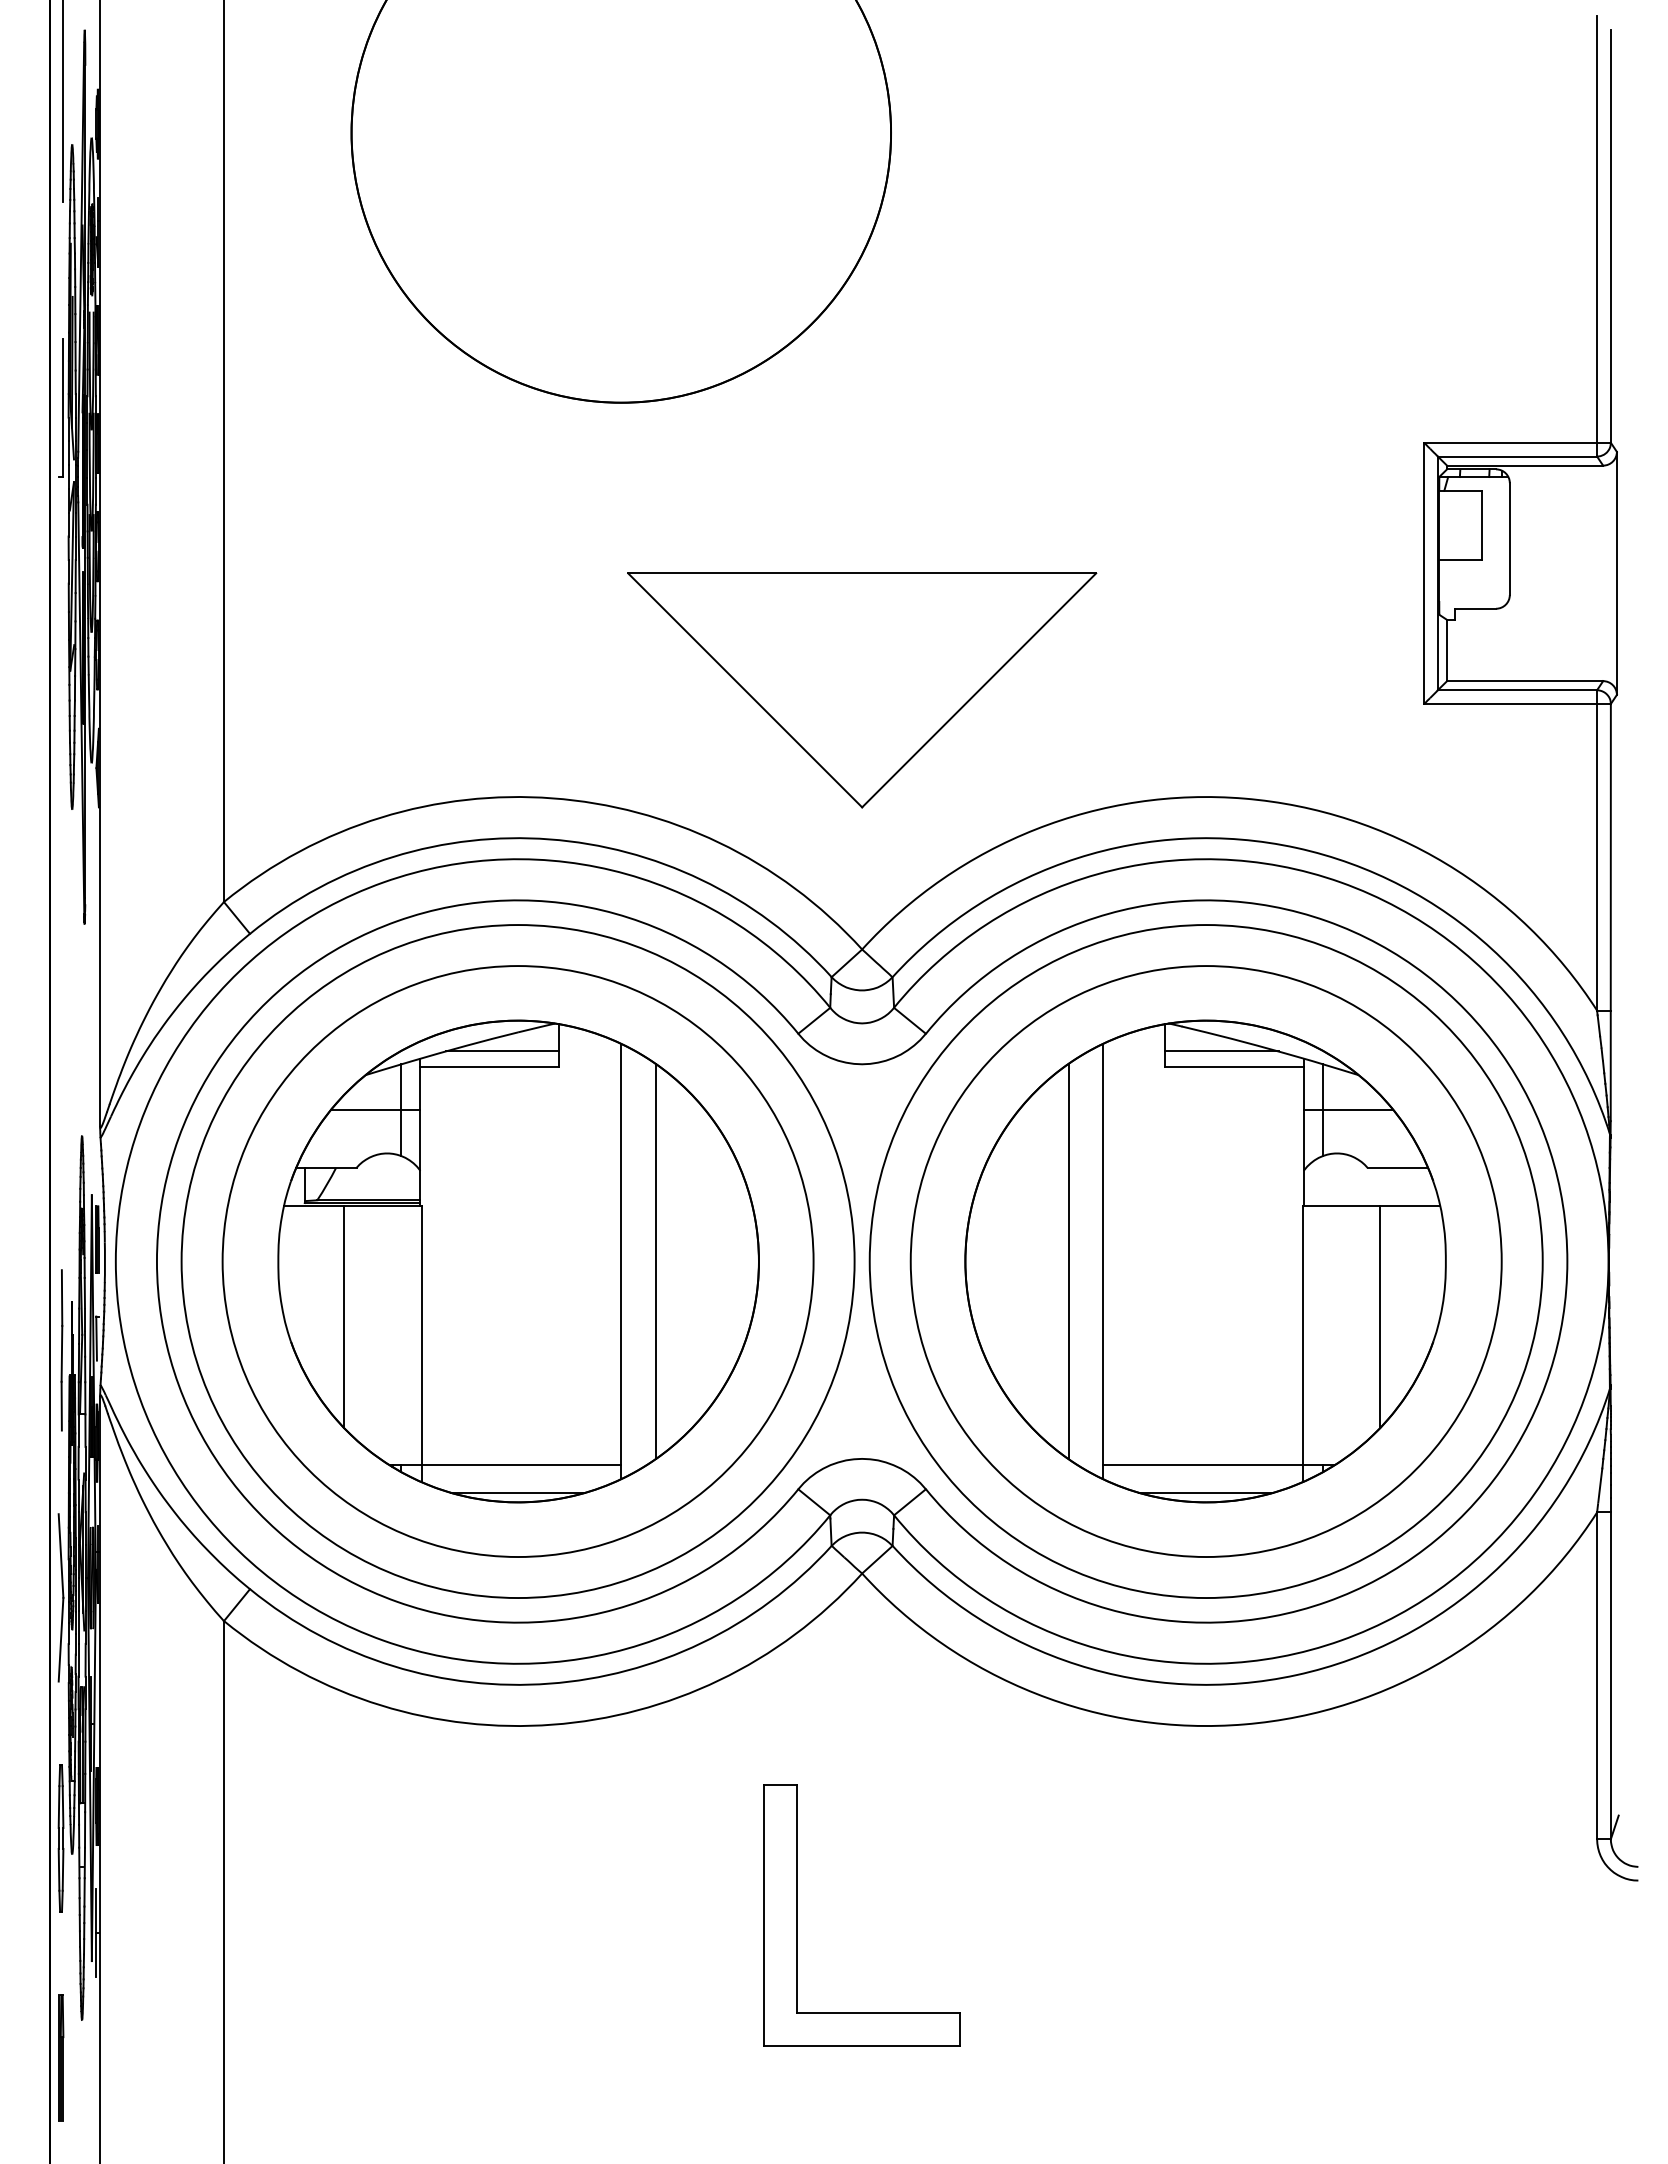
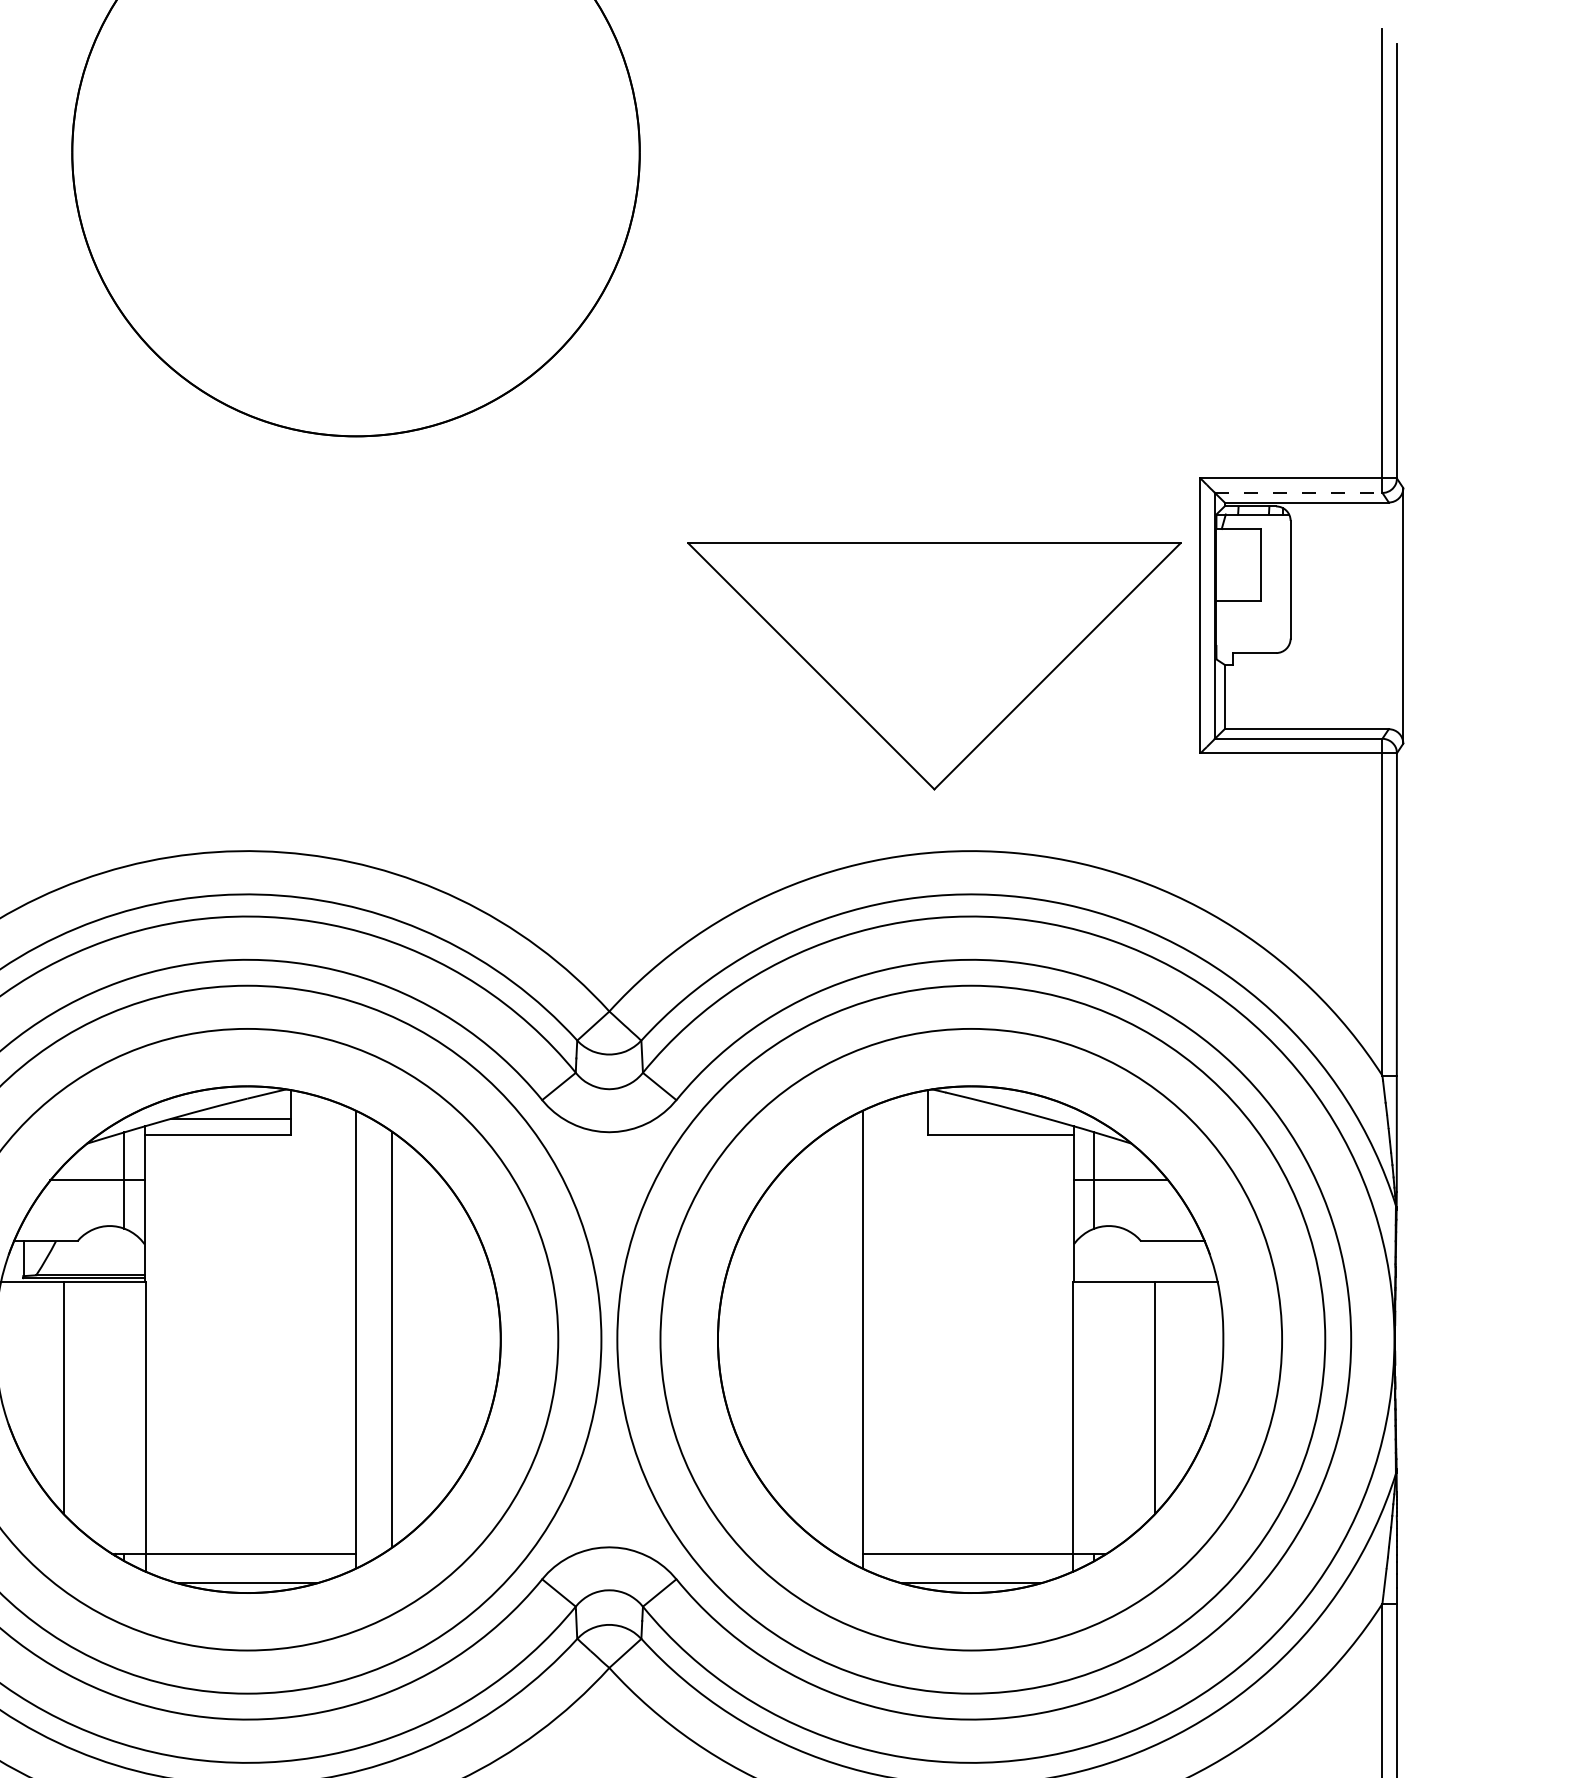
line: (1517, 456) -> (1298, 492), solid -> dashed
part: (862, 690) -> (934, 666), moved
line: (1221, 1051) -> (987, 1118), removed
line: (1068, 1261) -> (826, 1339), removed

